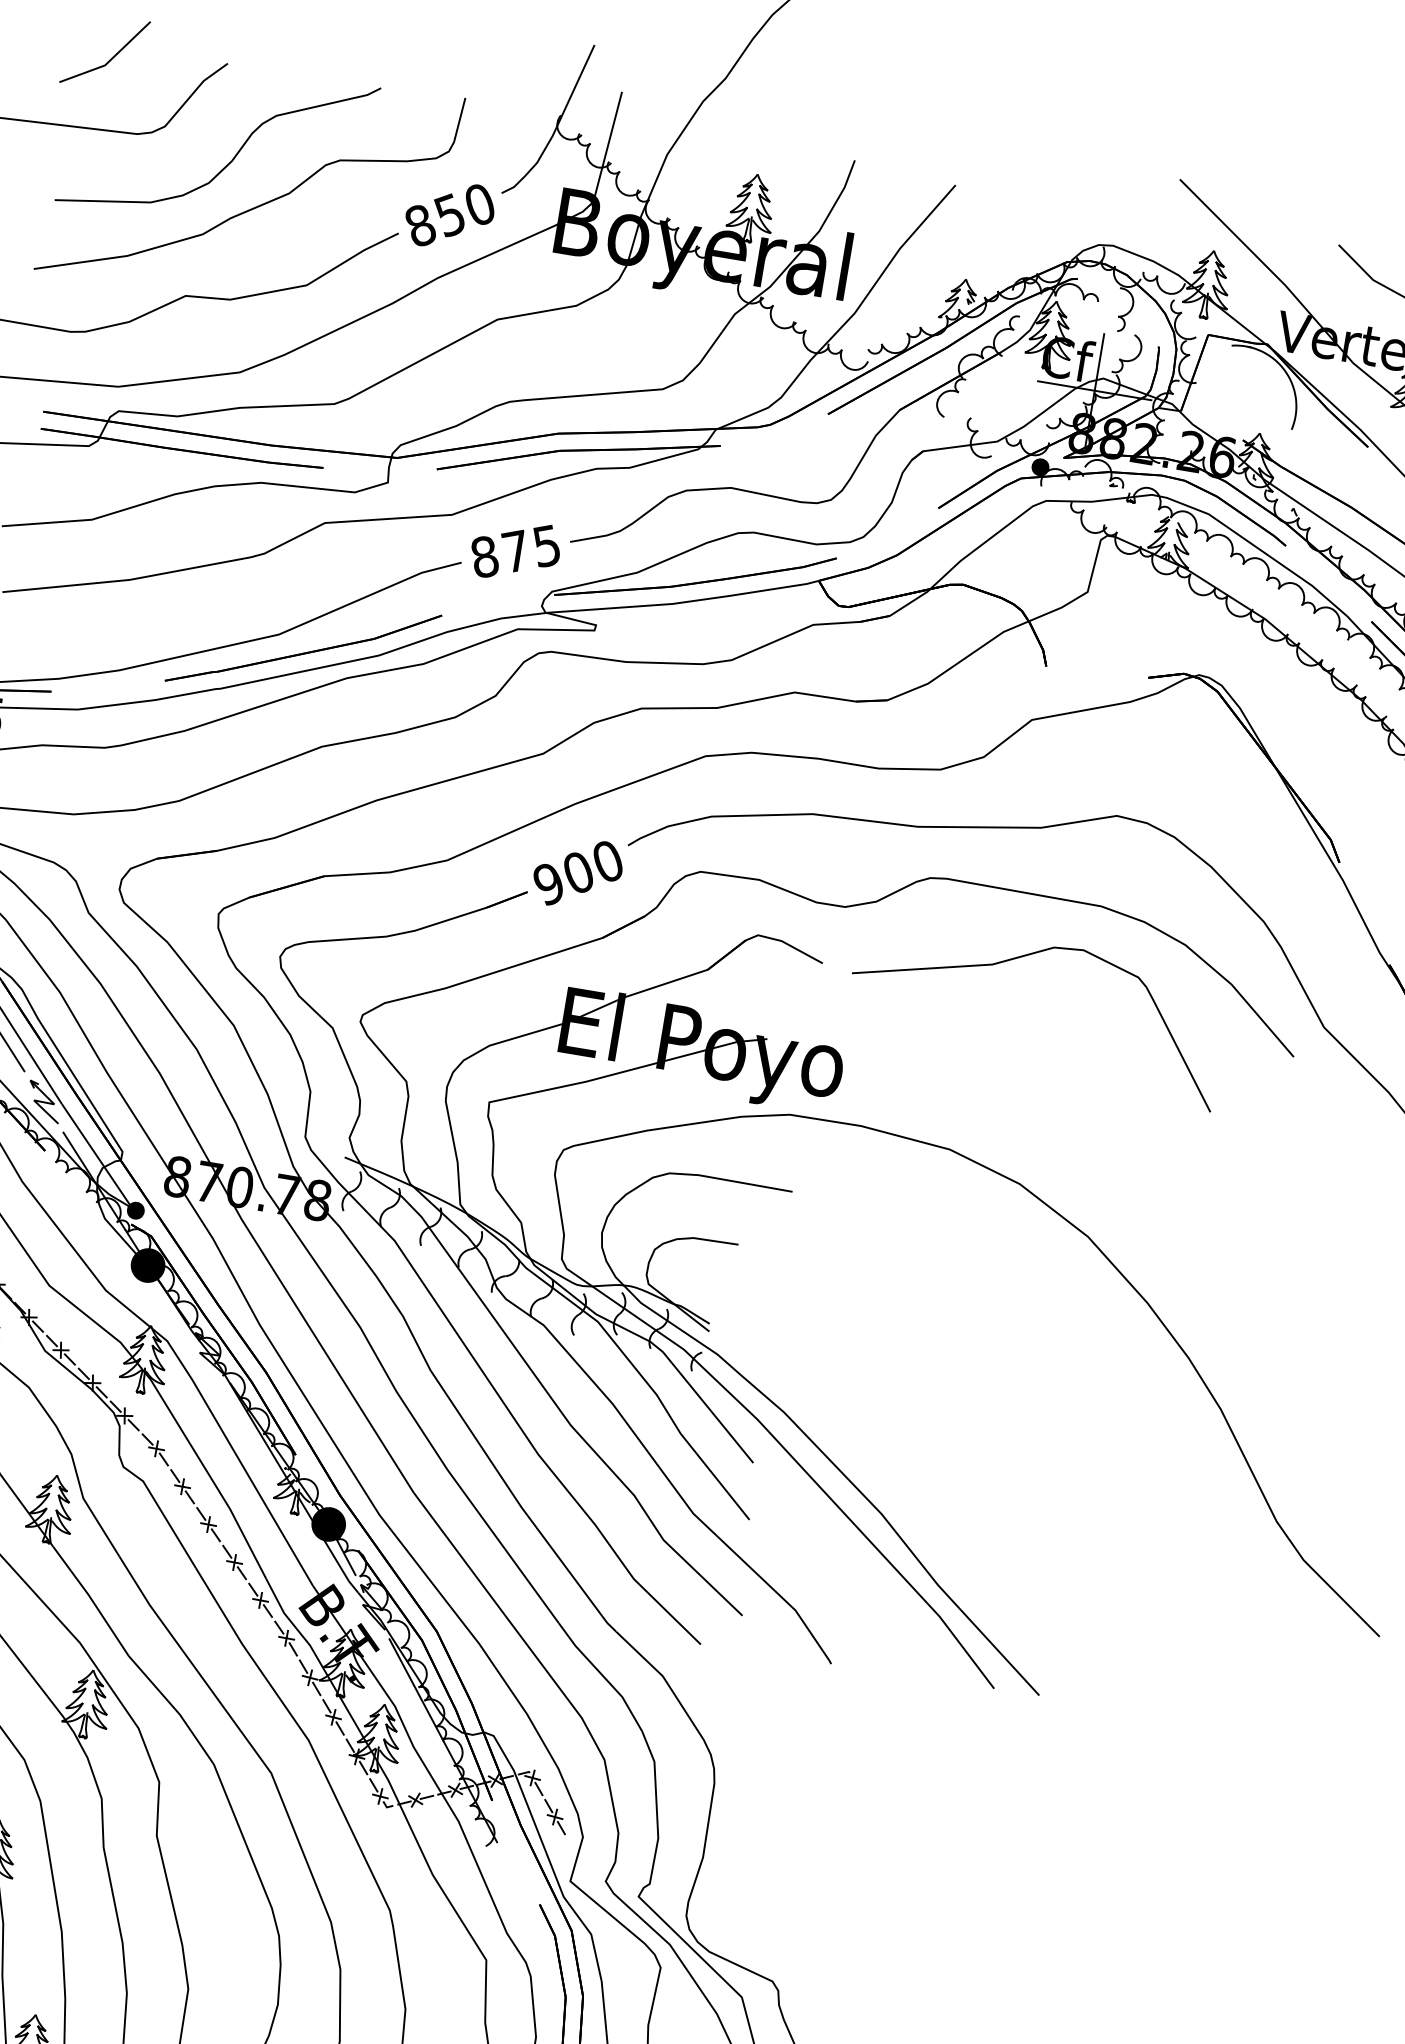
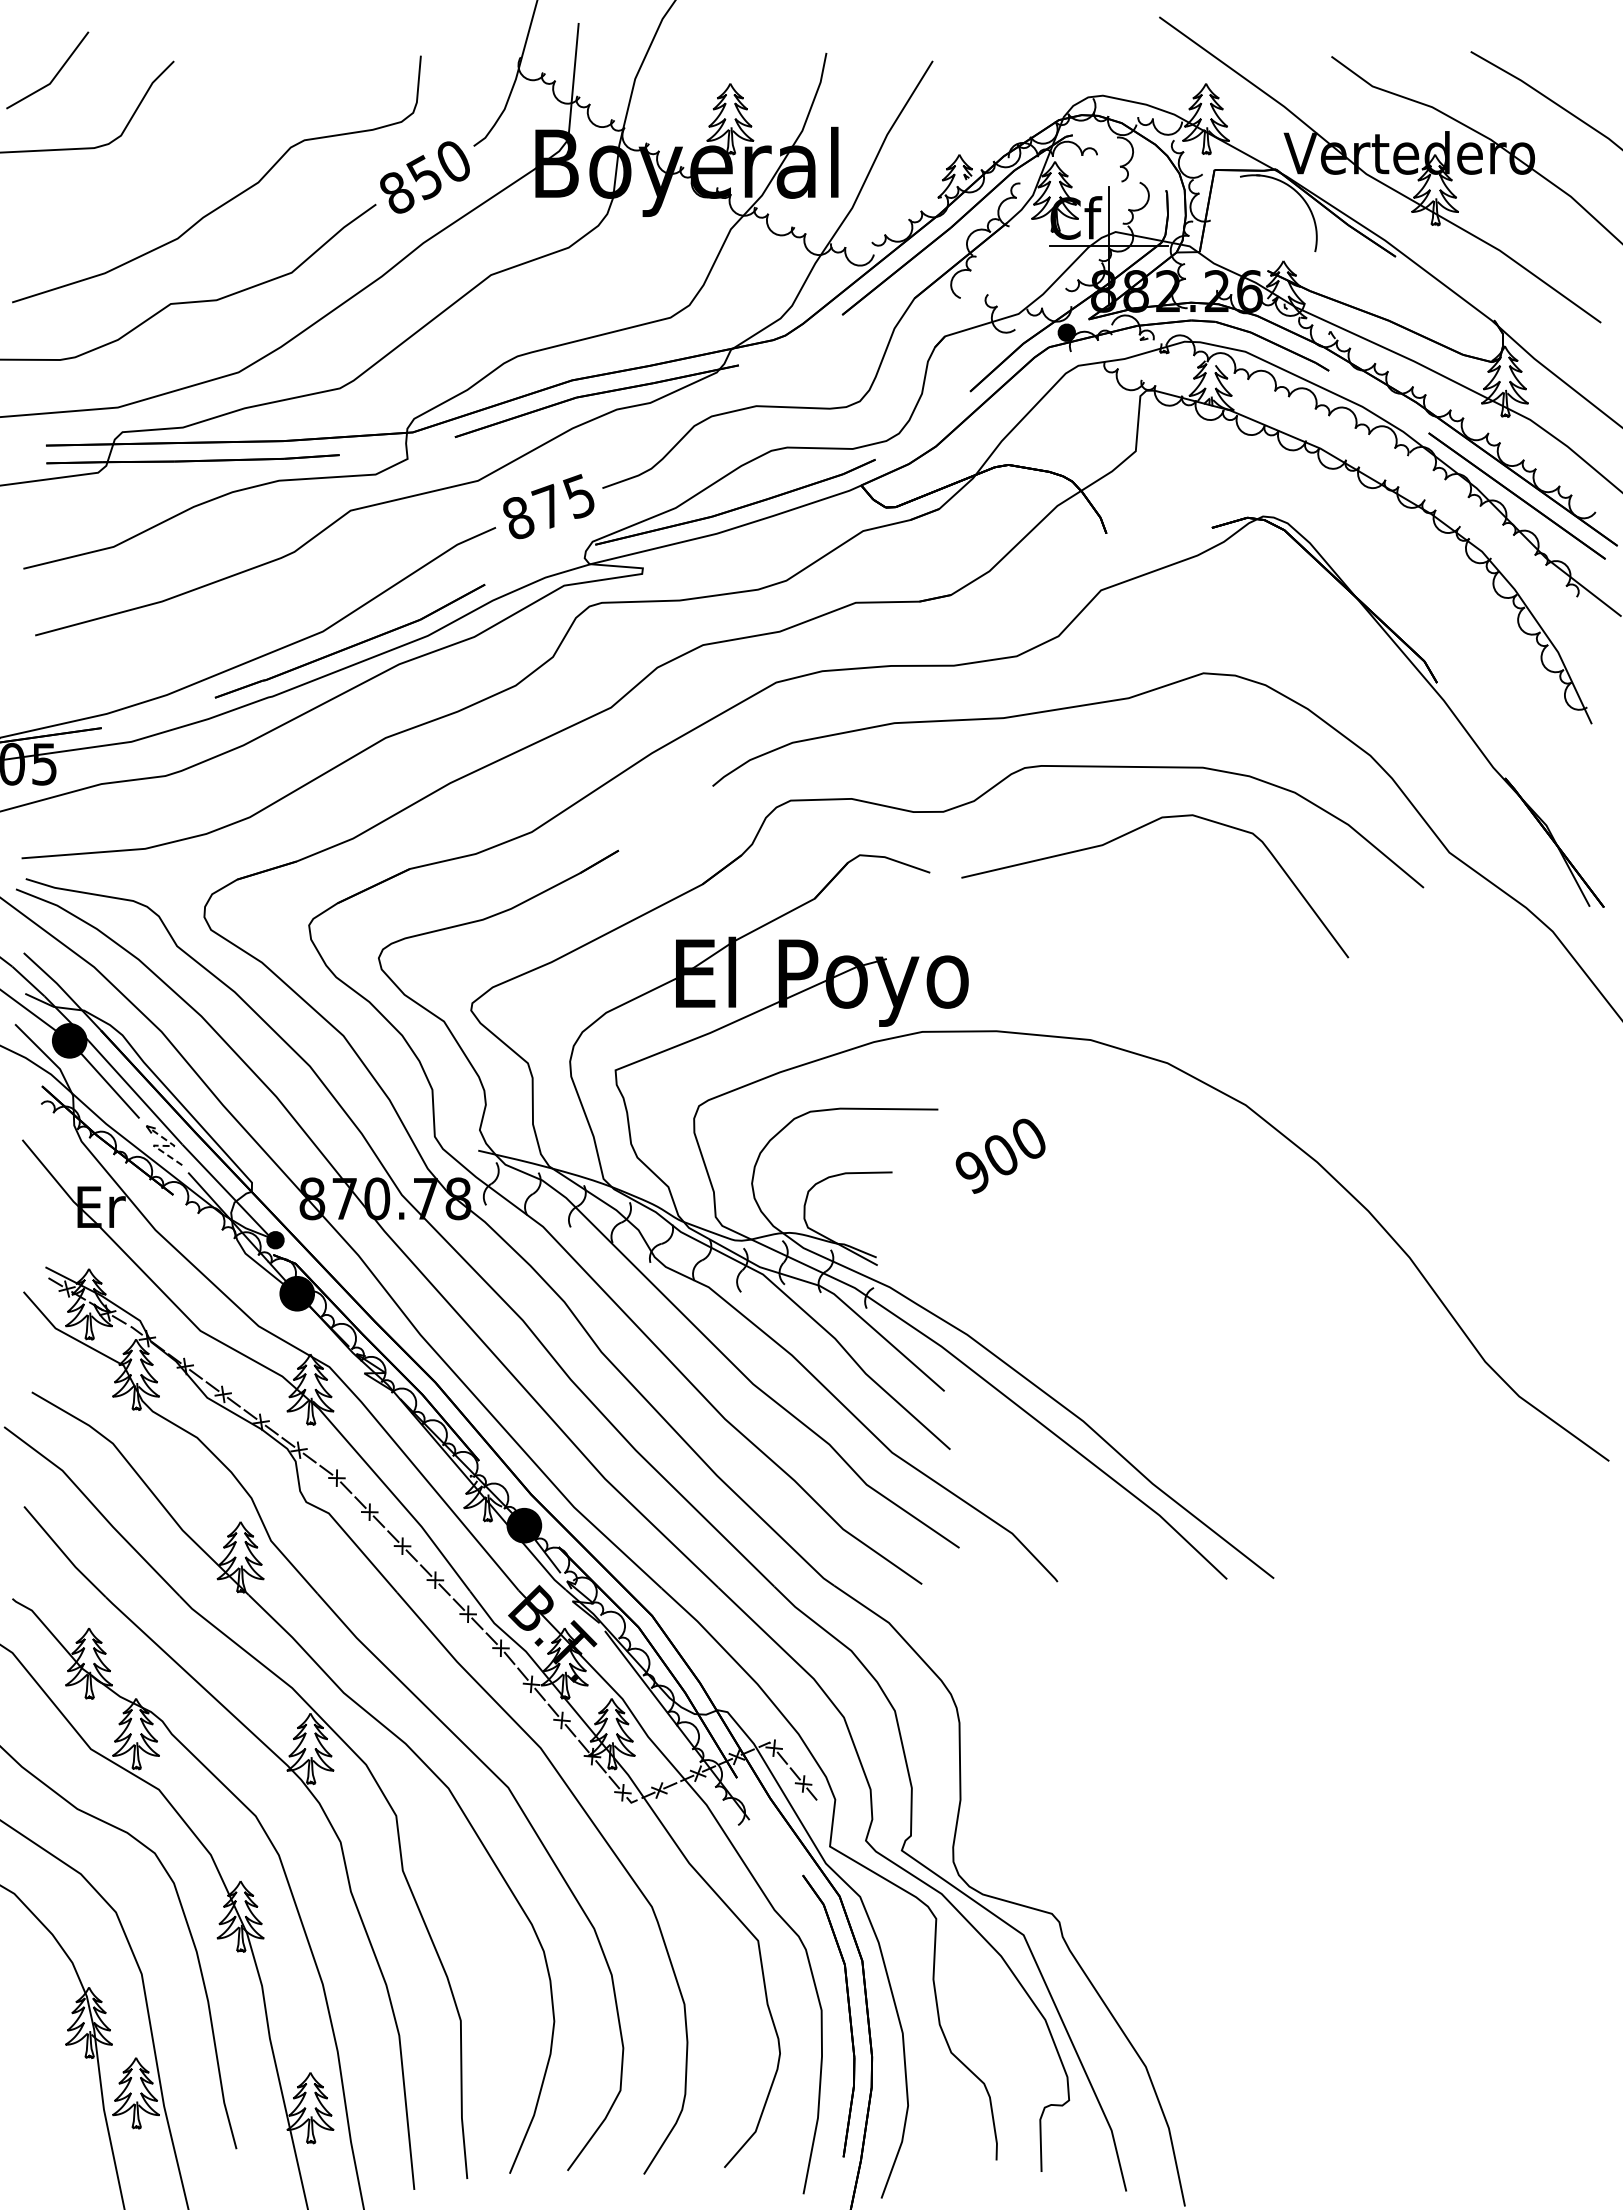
curve: (234, 155) -> (196, 153), removed
text: (577, 872) -> (1000, 1155), moved
line: (44, 1102) -> (164, 1145), solid -> dashed

